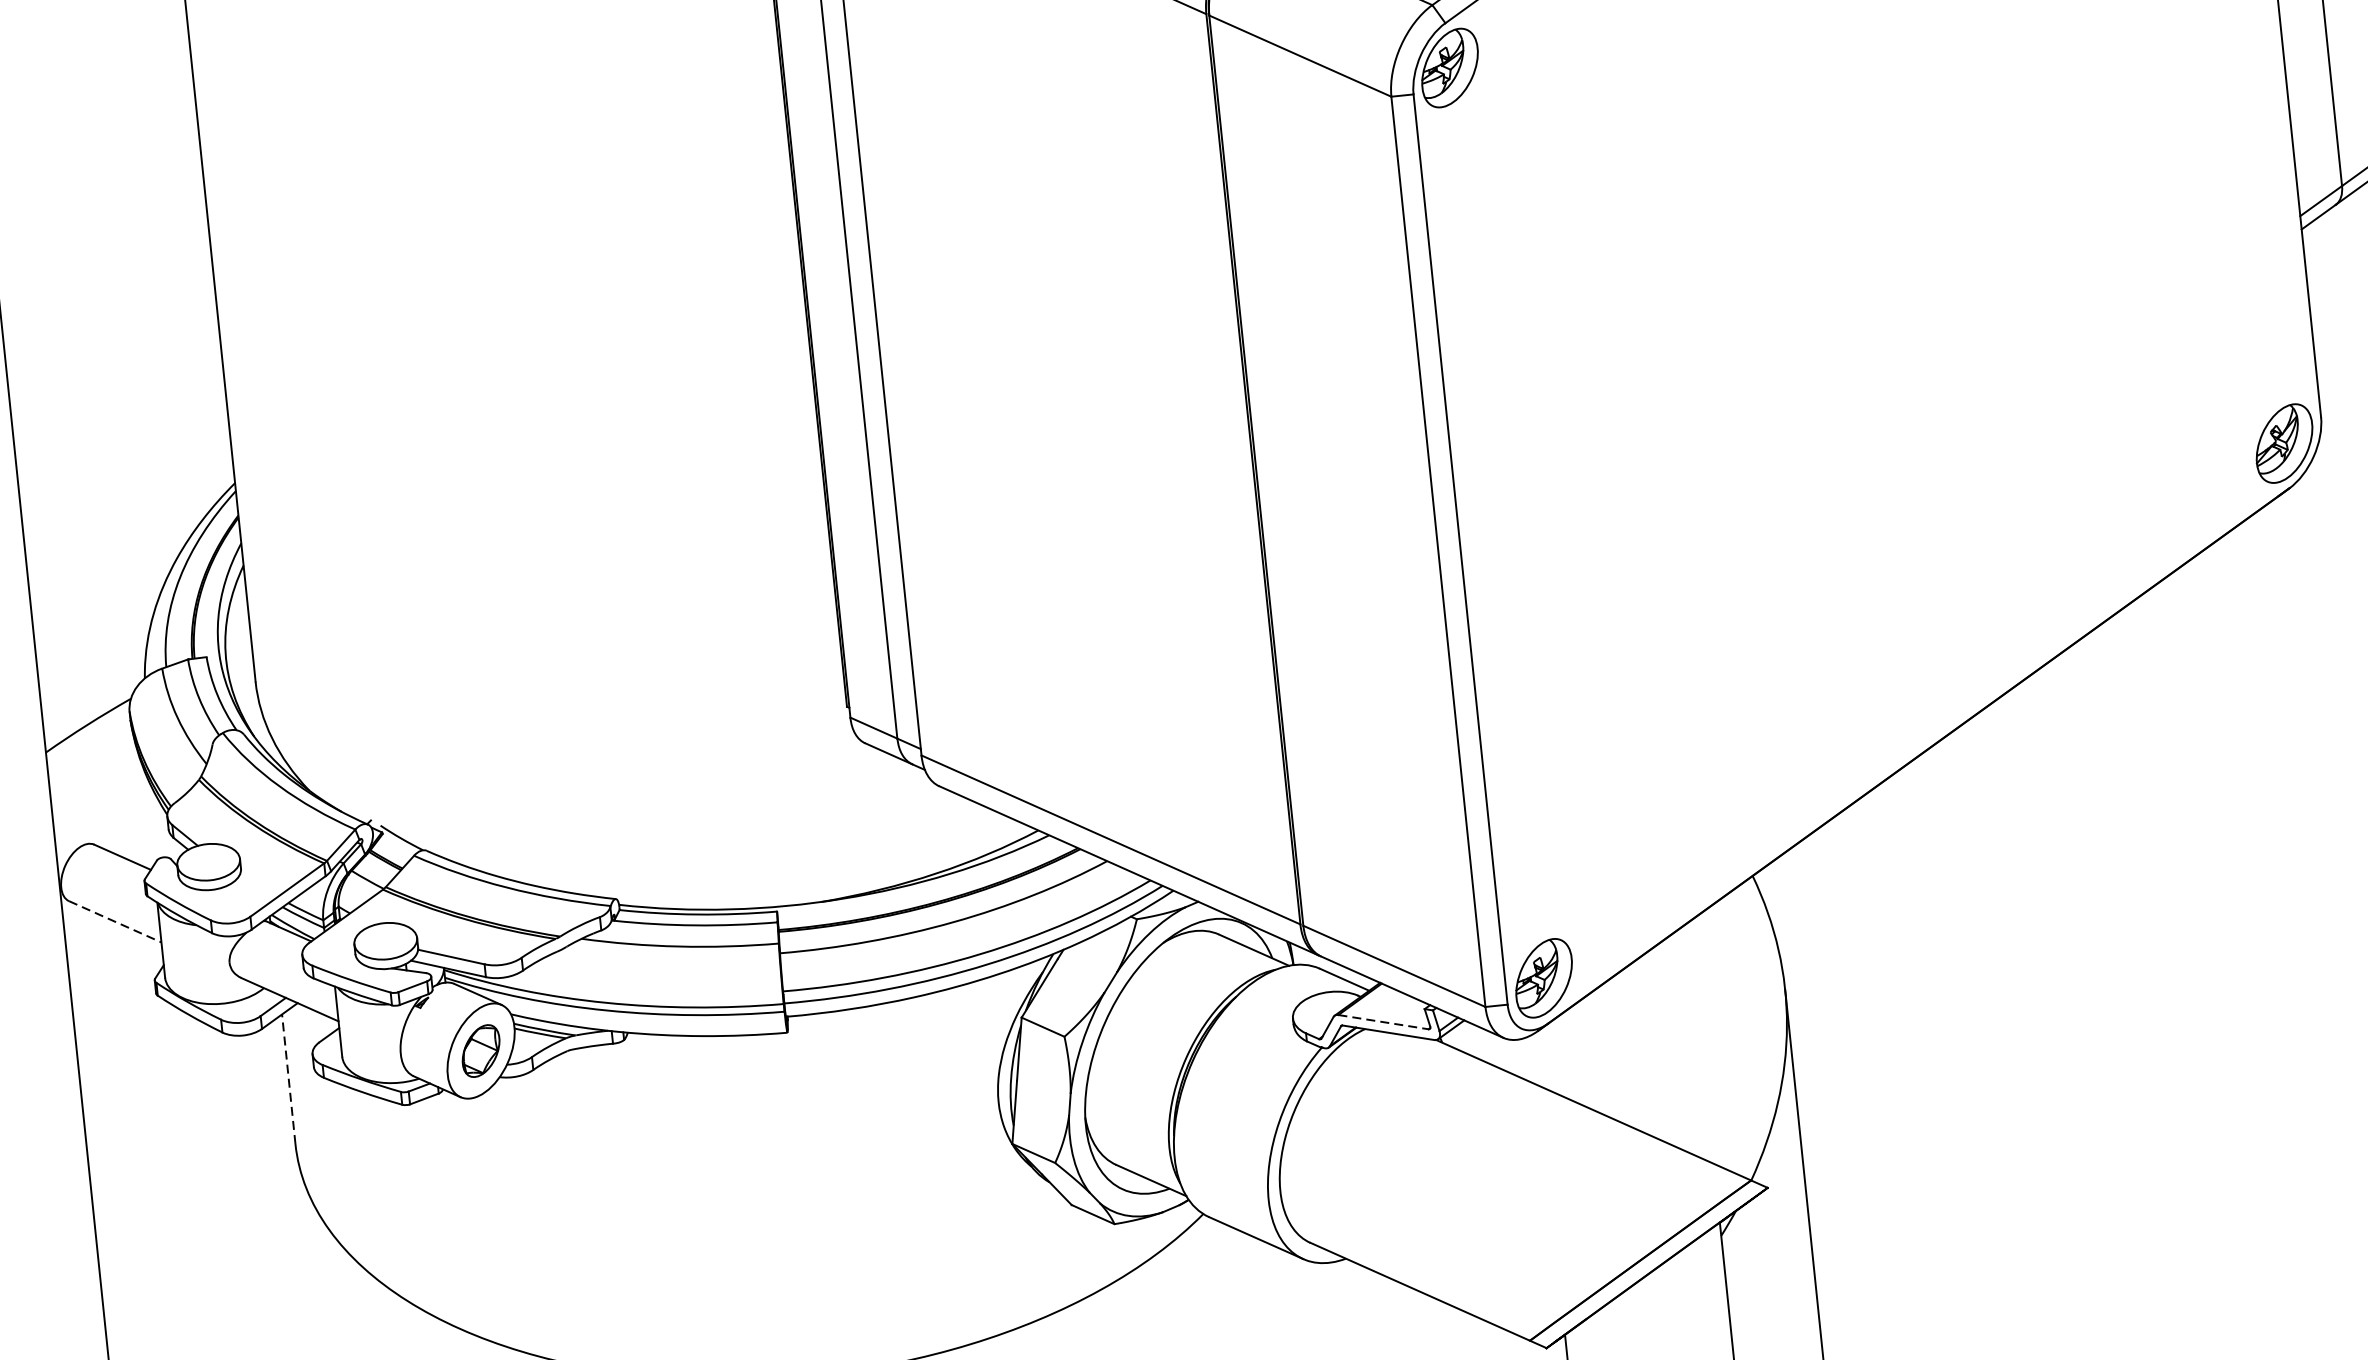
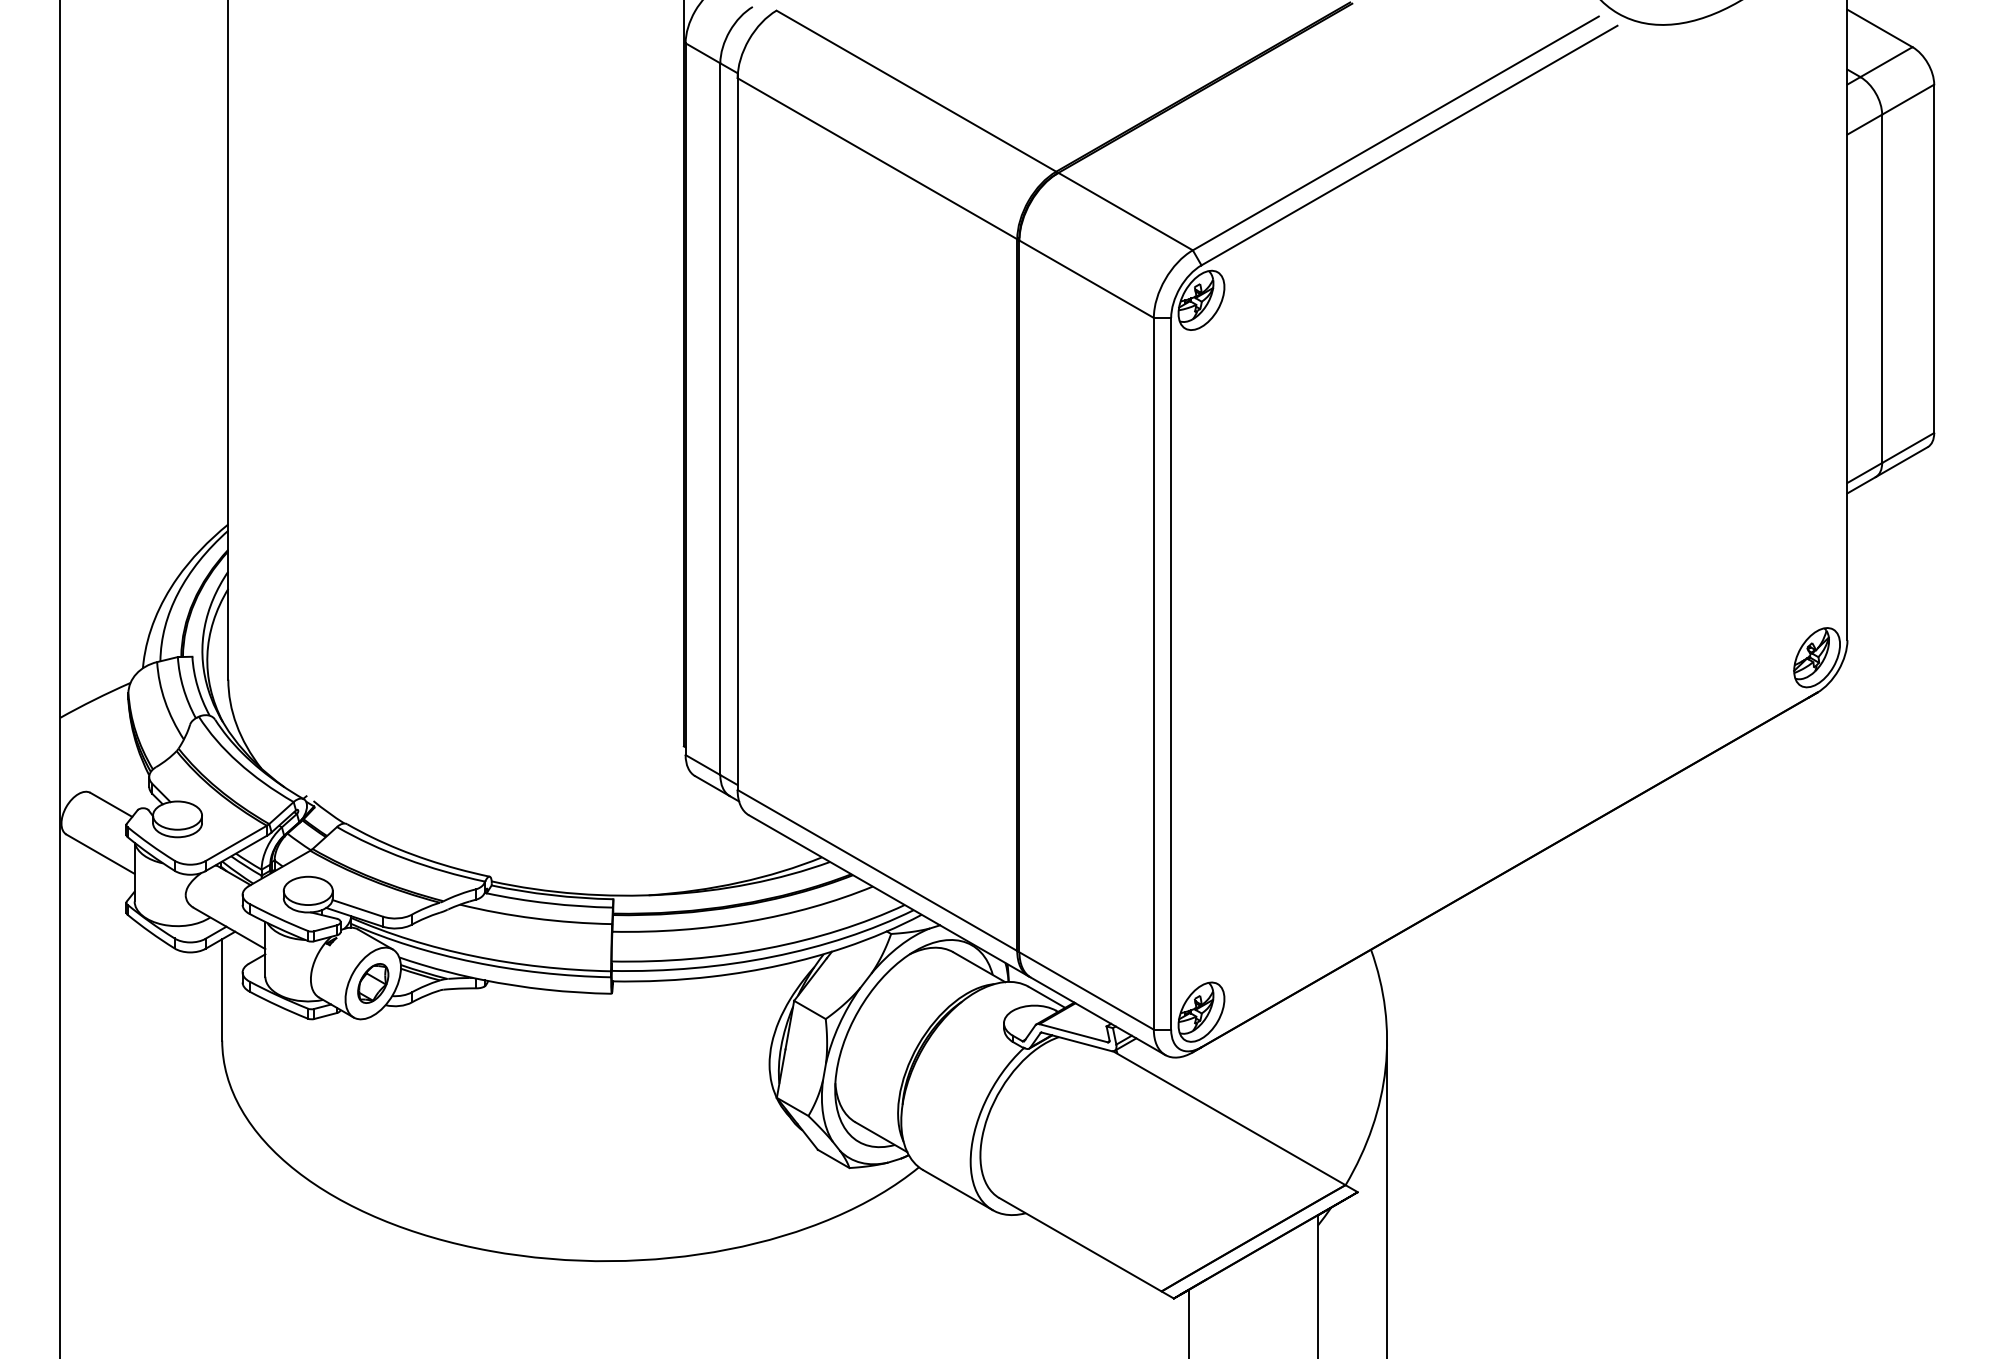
line: (116, 922) -> (101, 854), dashed -> solid
line: (1384, 1022) -> (1074, 1033), dashed -> solid
line: (289, 1078) -> (222, 989), dashed -> solid

